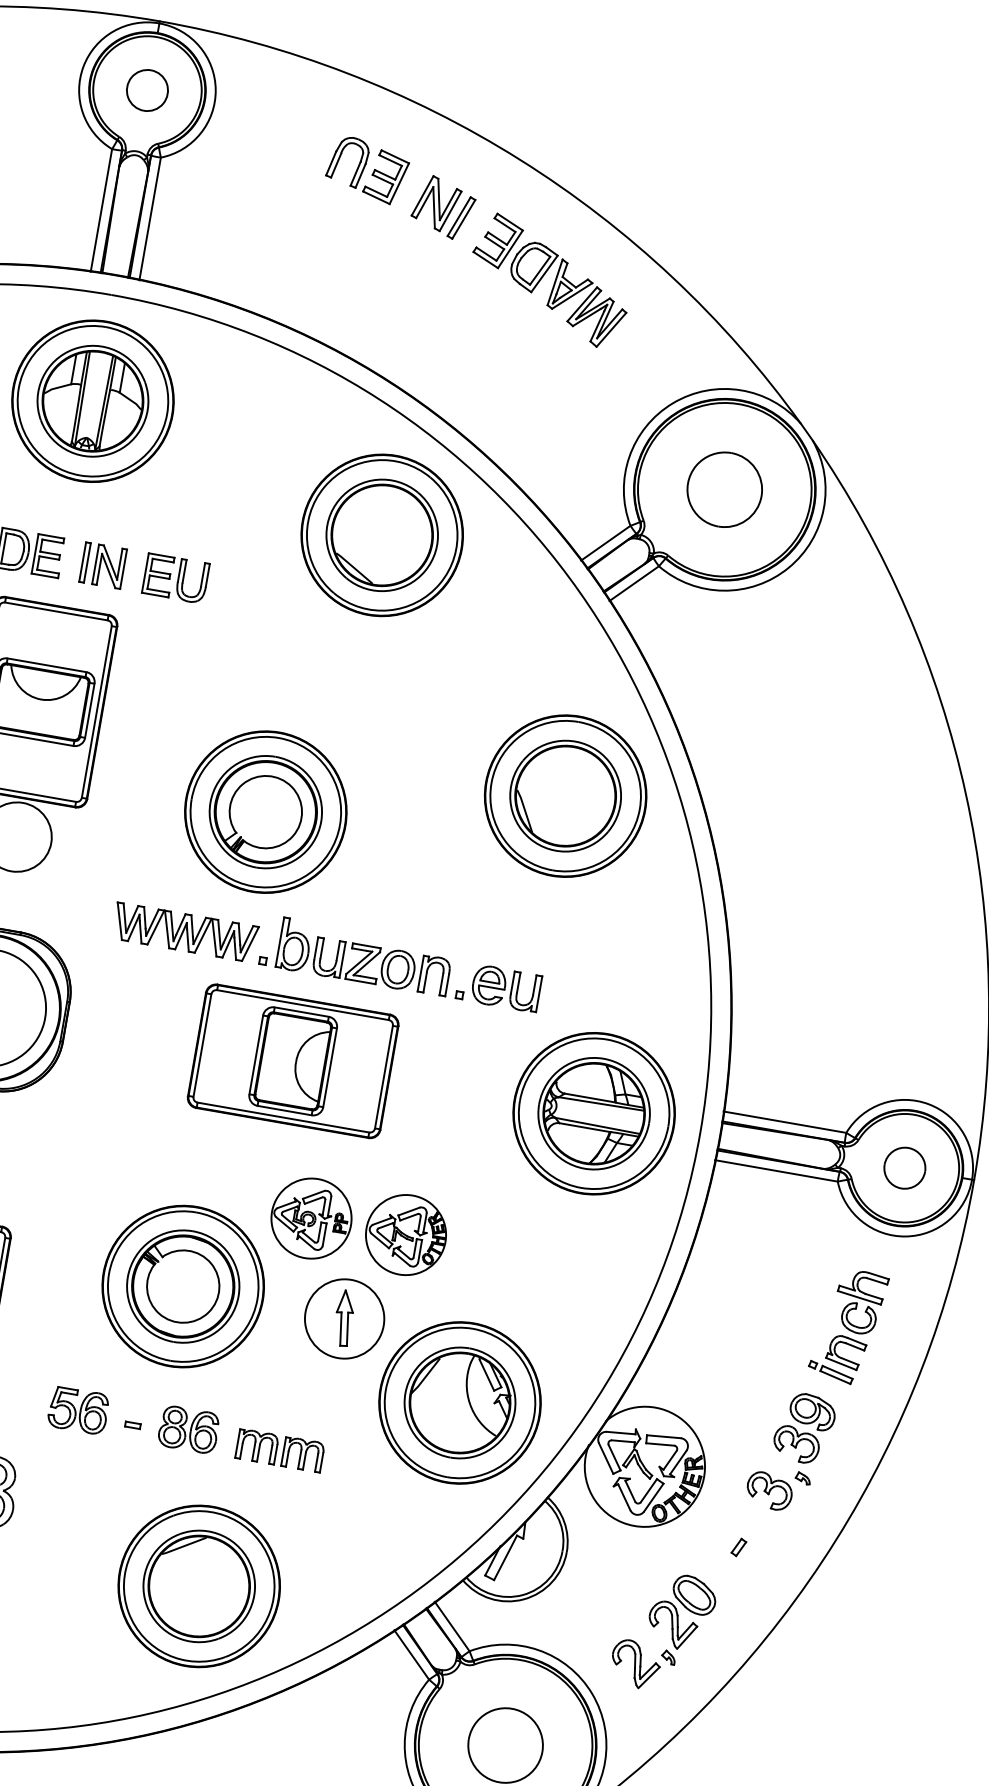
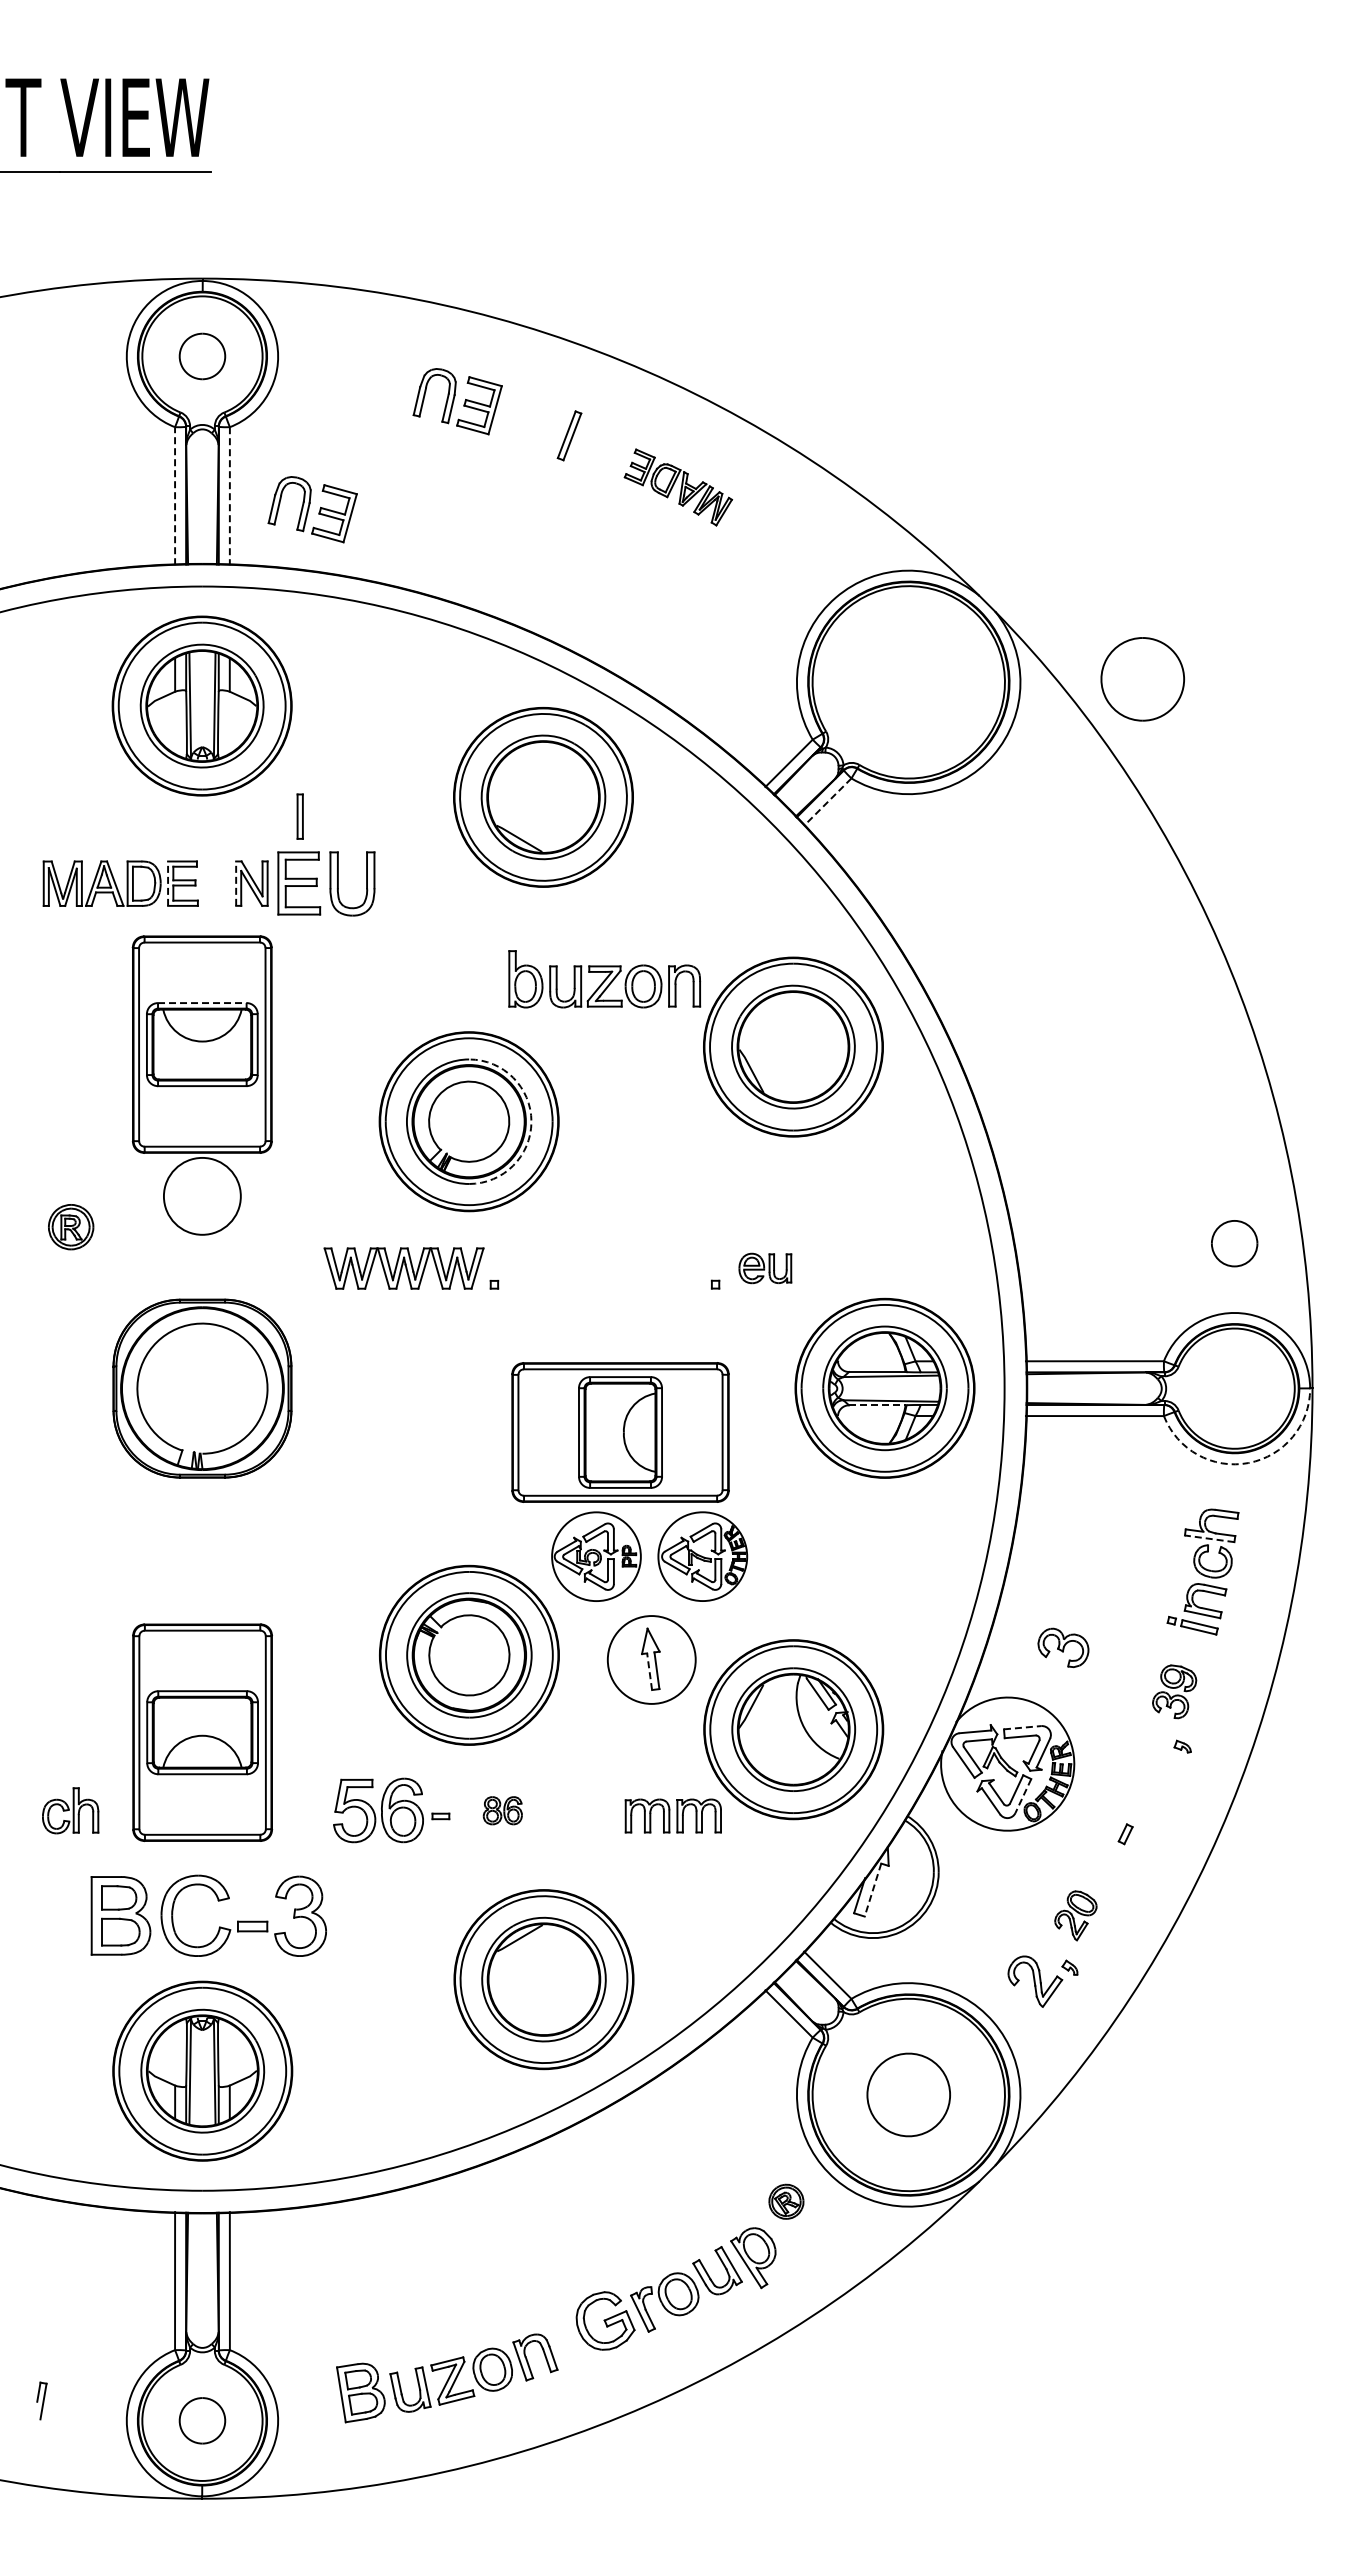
part: (436, 203) -> (539, 424), removed
line: (101, 209) -> (175, 495), solid -> dashed
line: (149, 219) -> (229, 496), solid -> dashed
part: (221, 243) -> (312, 509), added
part: (550, 280) -> (678, 487), size x0.6
part: (724, 489) -> (1142, 679), moved
line: (35, 553) -> (168, 883), solid -> dashed
part: (84, 562) -> (299, 816), moved
line: (95, 564) -> (236, 883), solid -> dashed
part: (175, 578) -> (326, 883), size x1.4
line: (633, 583) -> (827, 802), solid -> dashed
line: (47, 665) -> (202, 1003), solid -> dashed
arc: (321, 821) -> (531, 1121), solid -> dashed
part: (364, 957) -> (604, 979), moved
part: (506, 988) -> (765, 1268), size x0.7
part: (293, 1061) -> (620, 1432), moved
line: (584, 1127) -> (877, 1405), solid -> dashed
part: (904, 1168) -> (1234, 1243), moved
arc: (905, 1236) -> (1248, 1463), solid -> dashed
line: (859, 1297) -> (1209, 1538), solid -> dashed
line: (340, 1328) -> (649, 1671), solid -> dashed
part: (78, 1410) -> (378, 1810), size x1.4
part: (804, 1428) -> (1174, 1691), size x0.7
part: (188, 1429) -> (502, 1810), size x0.6
line: (663, 1436) -> (1022, 1727), solid -> dashed
part: (279, 1450) -> (672, 1815), moved
part: (769, 1490) -> (1063, 1647), moved
line: (653, 1498) -> (1023, 1796), solid -> dashed
line: (505, 1558) -> (872, 1890), solid -> dashed
part: (681, 1611) -> (1075, 1915), size x0.6

